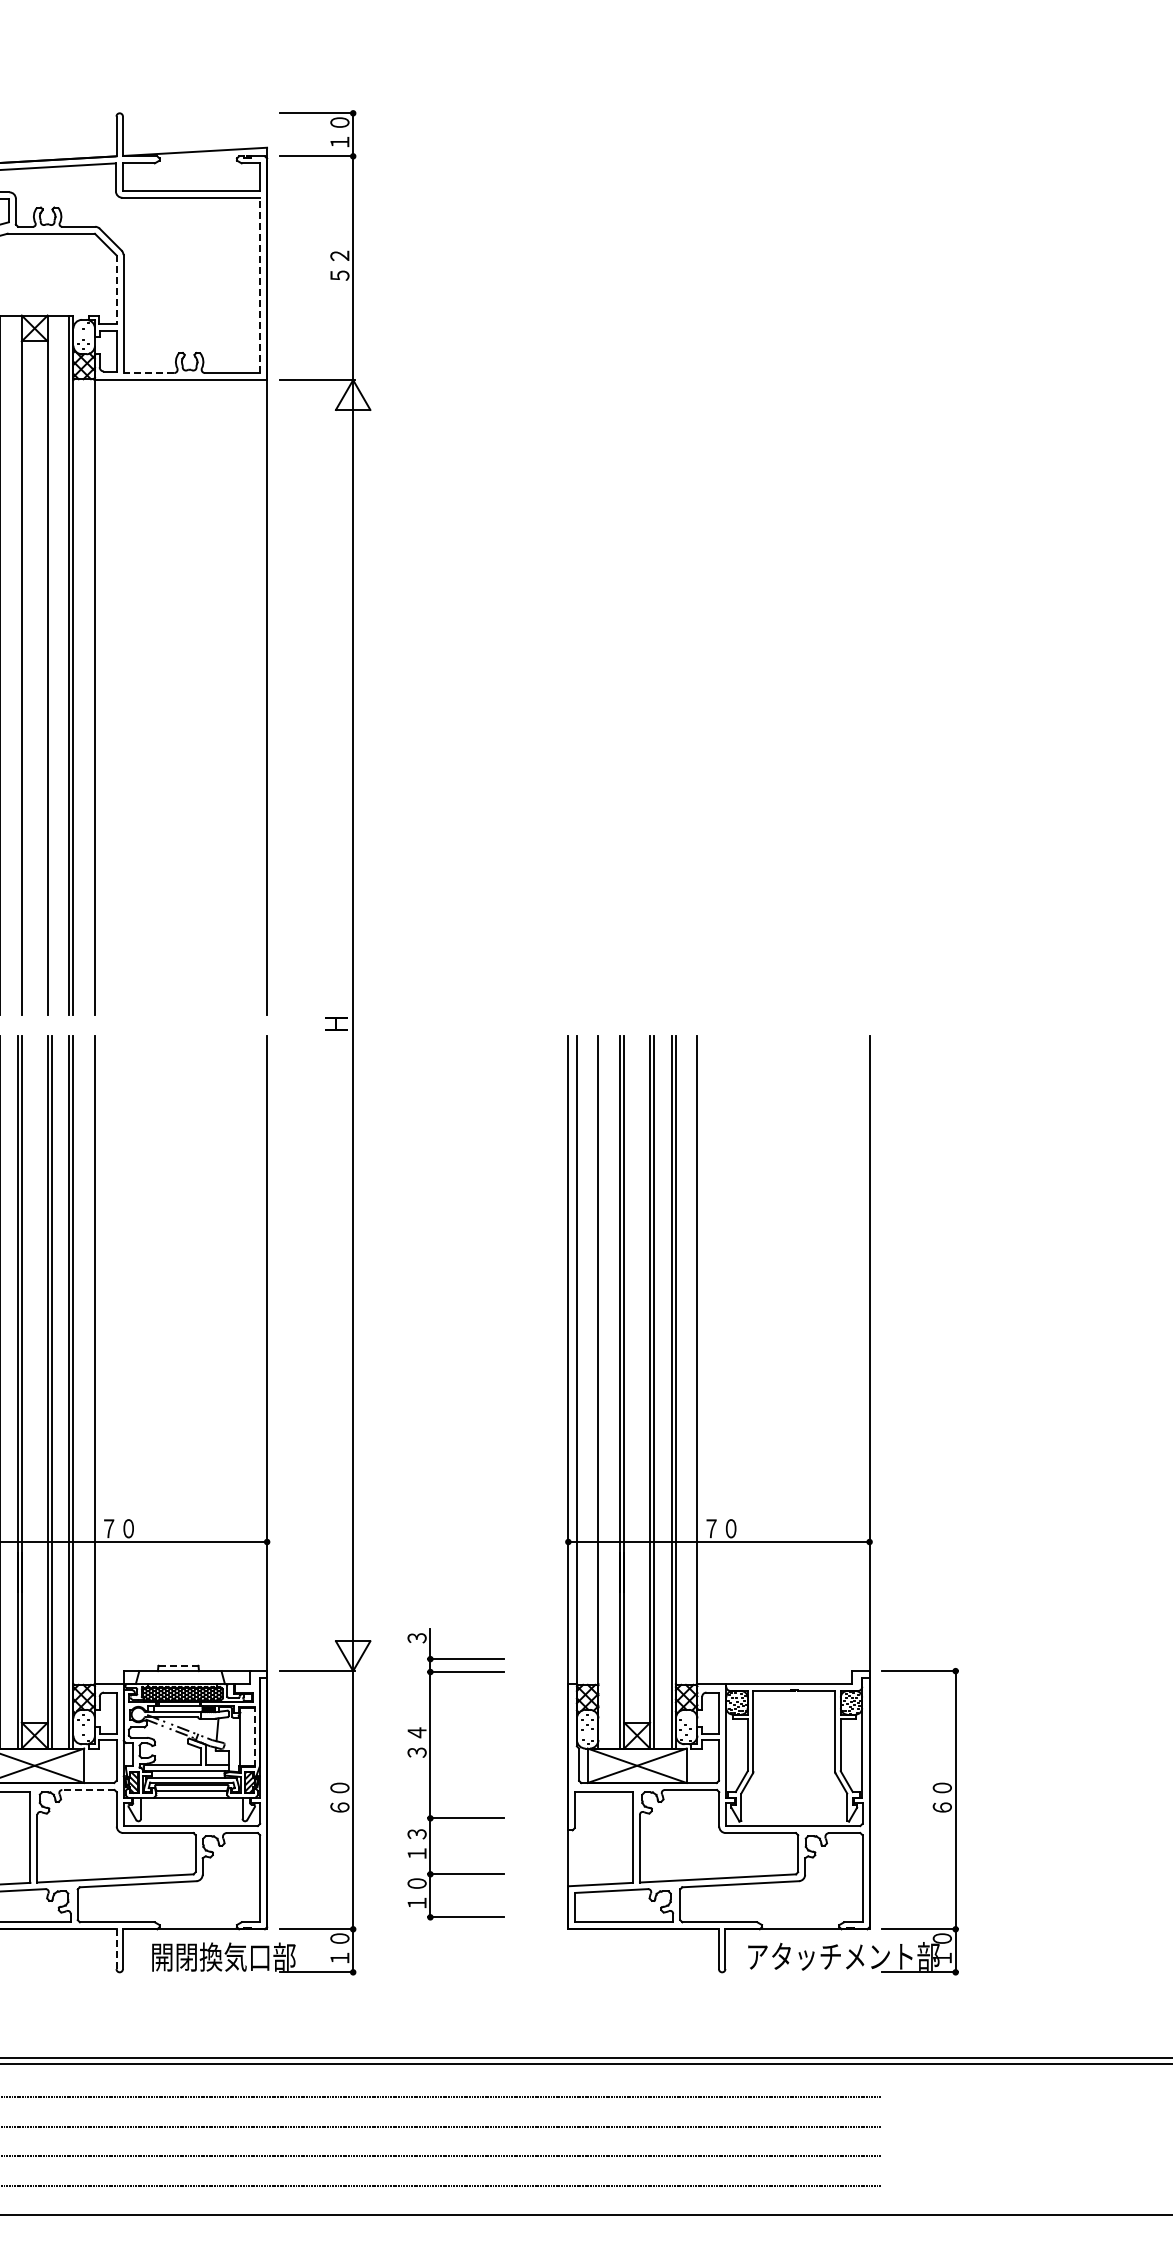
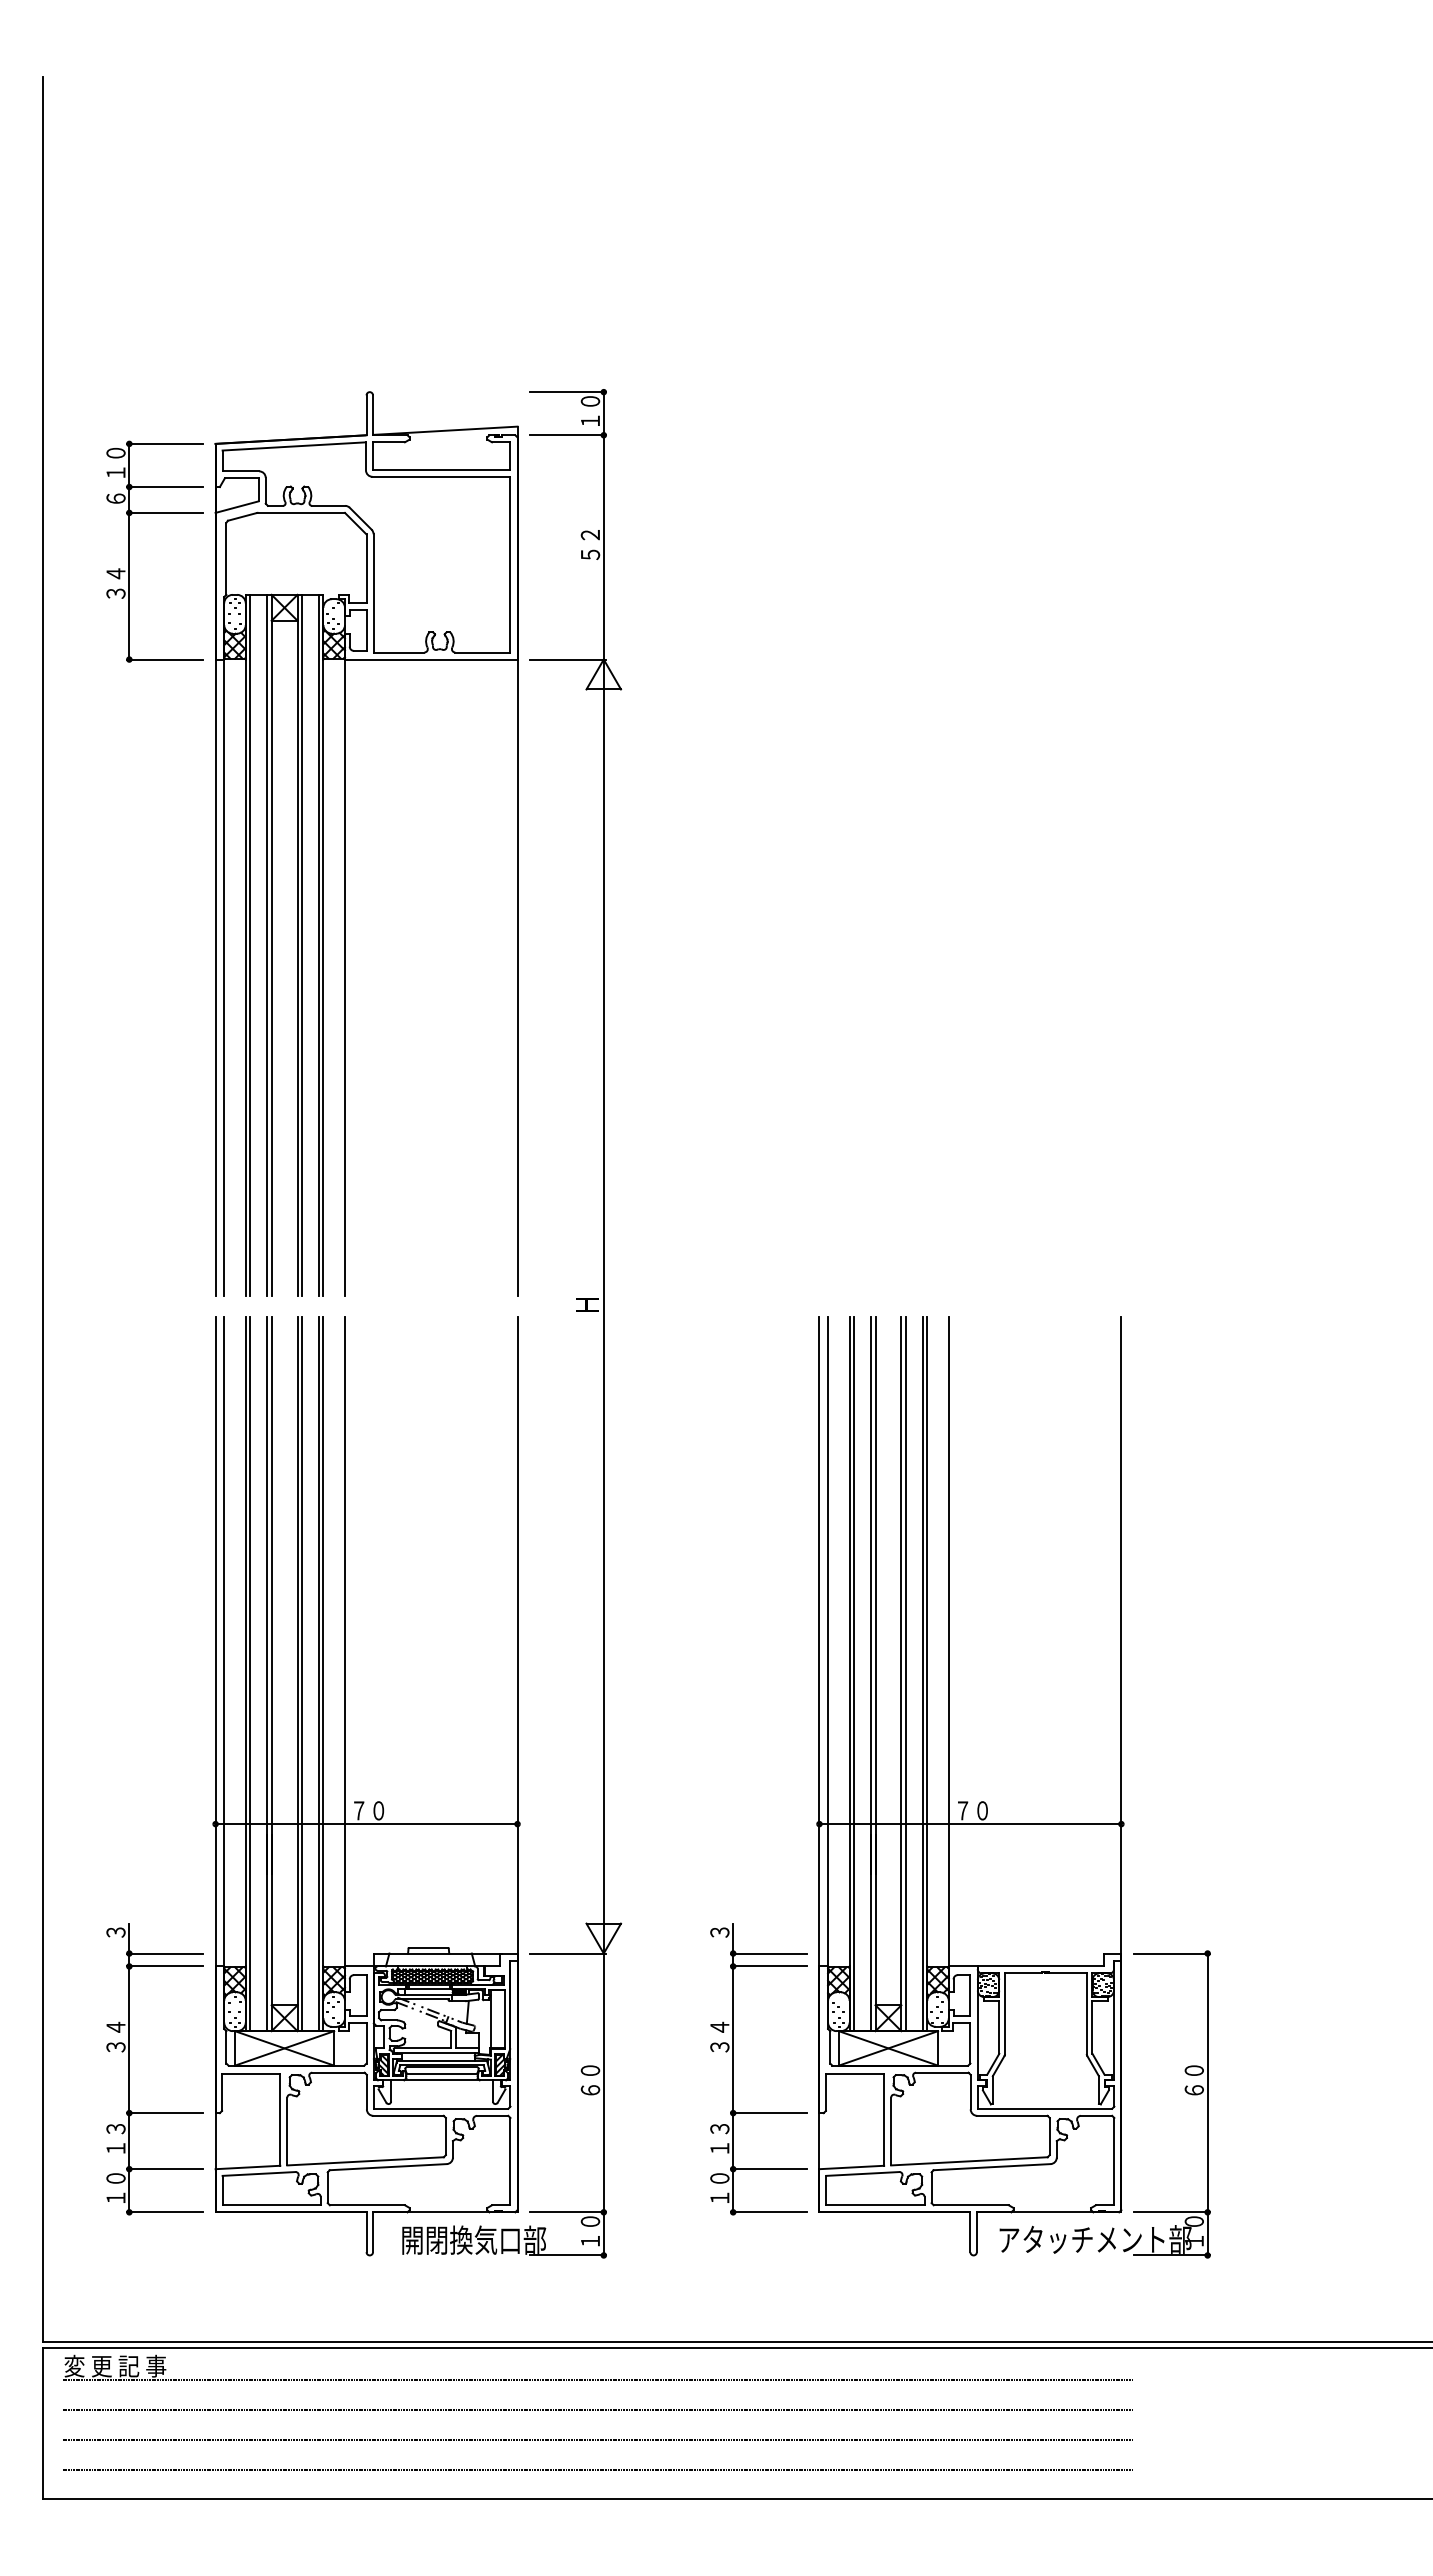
line: (260, 285) -> (510, 564), dashed -> solid
line: (116, 289) -> (366, 568), dashed -> solid
line: (149, 373) -> (399, 652), dashed -> solid
line: (17, 664) -> (267, 944), added
line: (51, 664) -> (301, 944), added
line: (602, 1392) -> (853, 1674), added
line: (179, 1665) -> (429, 1947), dashed -> solid
line: (255, 1736) -> (505, 2019), dashed -> solid
part: (430, 1774) -> (733, 2069), moved
line: (87, 1789) -> (337, 2072), dashed -> solid
line: (116, 1949) -> (366, 2232), dashed -> solid

